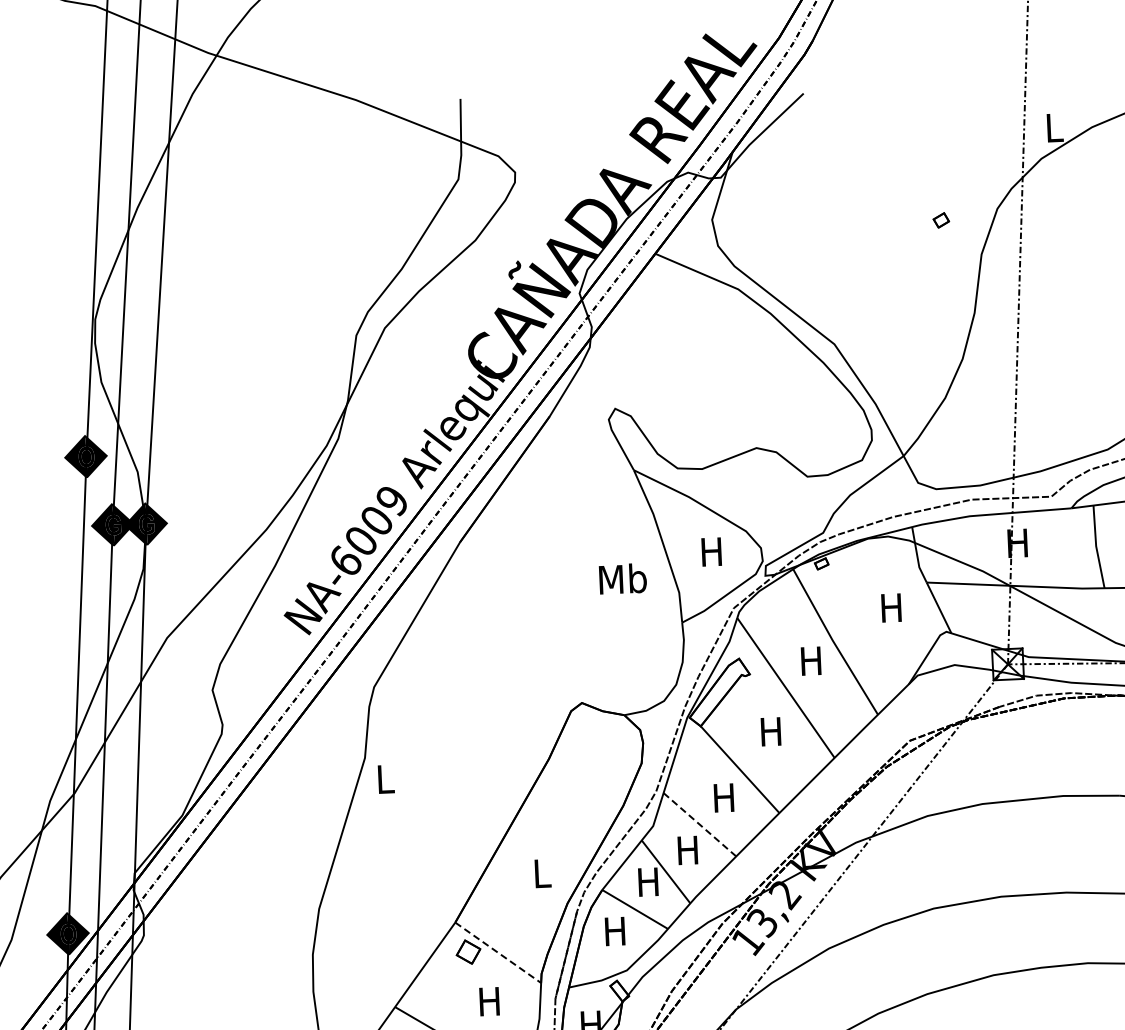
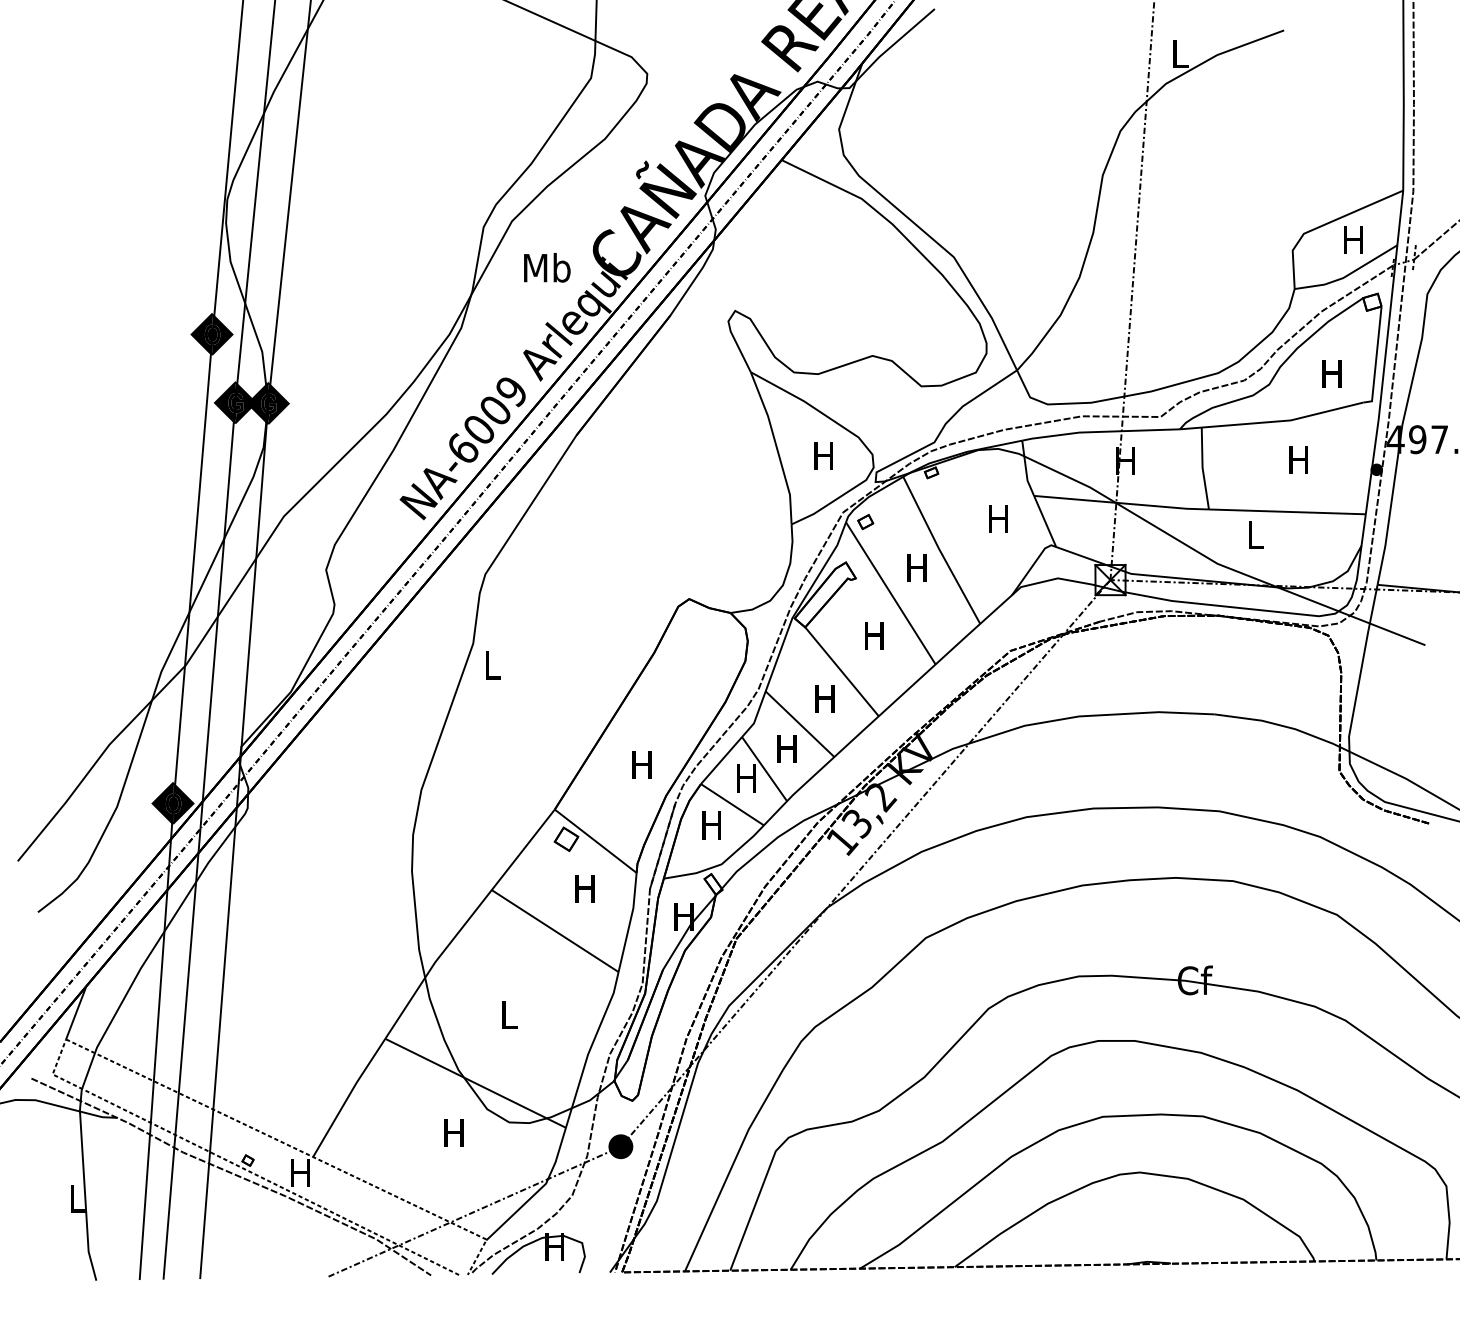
part: (941, 220) -> (865, 522), moved
text: (623, 578) -> (547, 267), moved
line: (700, 825) -> (800, 724), dashed -> solid
text: (541, 872) -> (641, 764), L -> H
line: (498, 953) -> (595, 841), dashed -> solid

